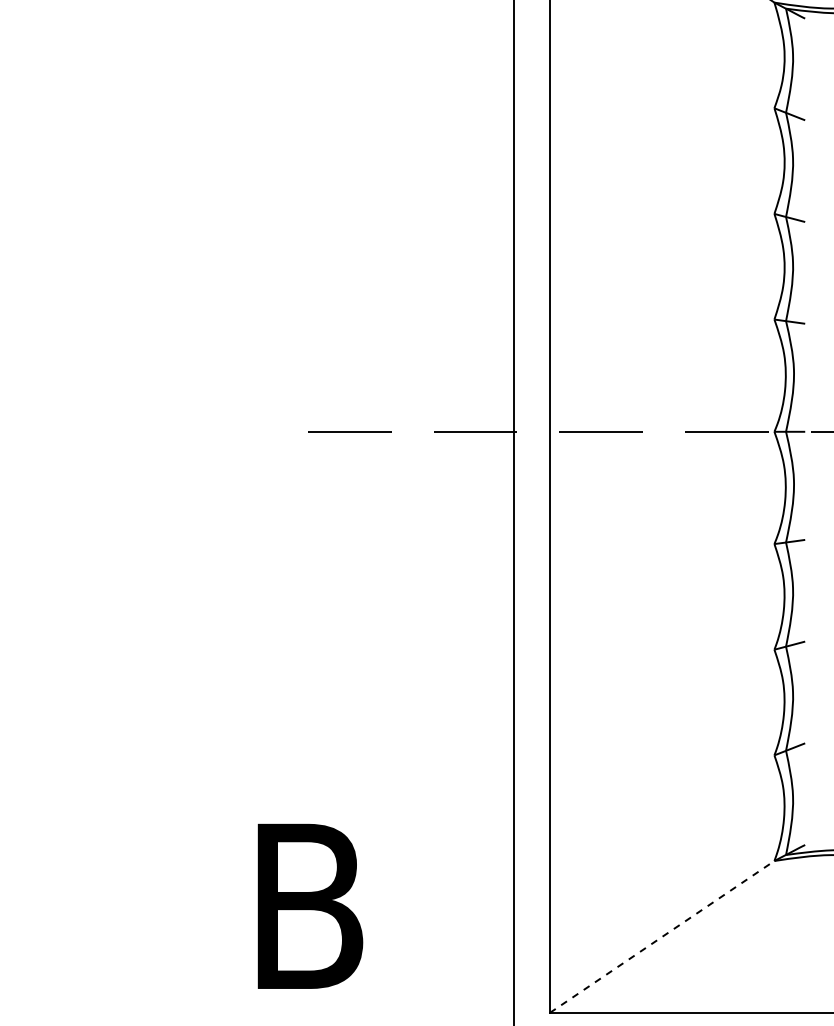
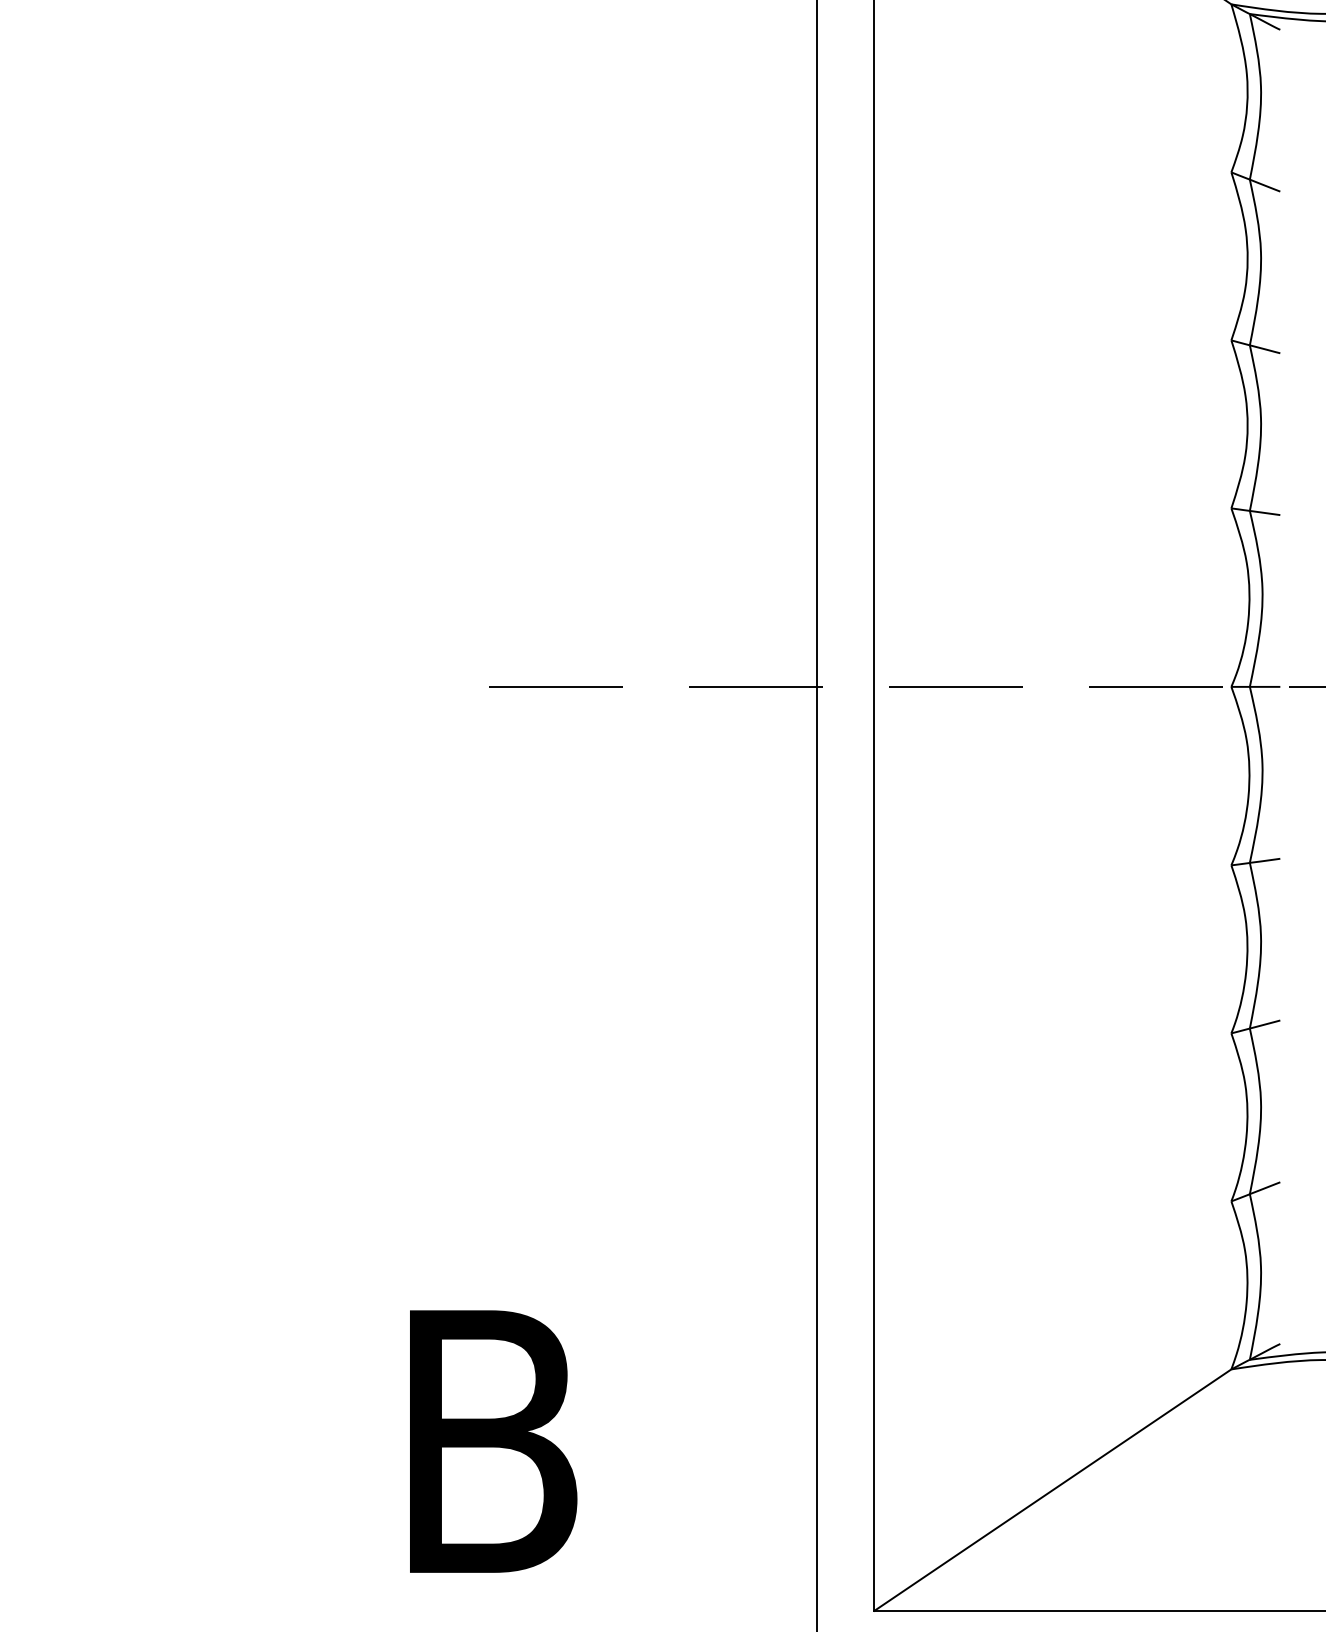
line: (662, 936) -> (1053, 1489), dashed -> solid

